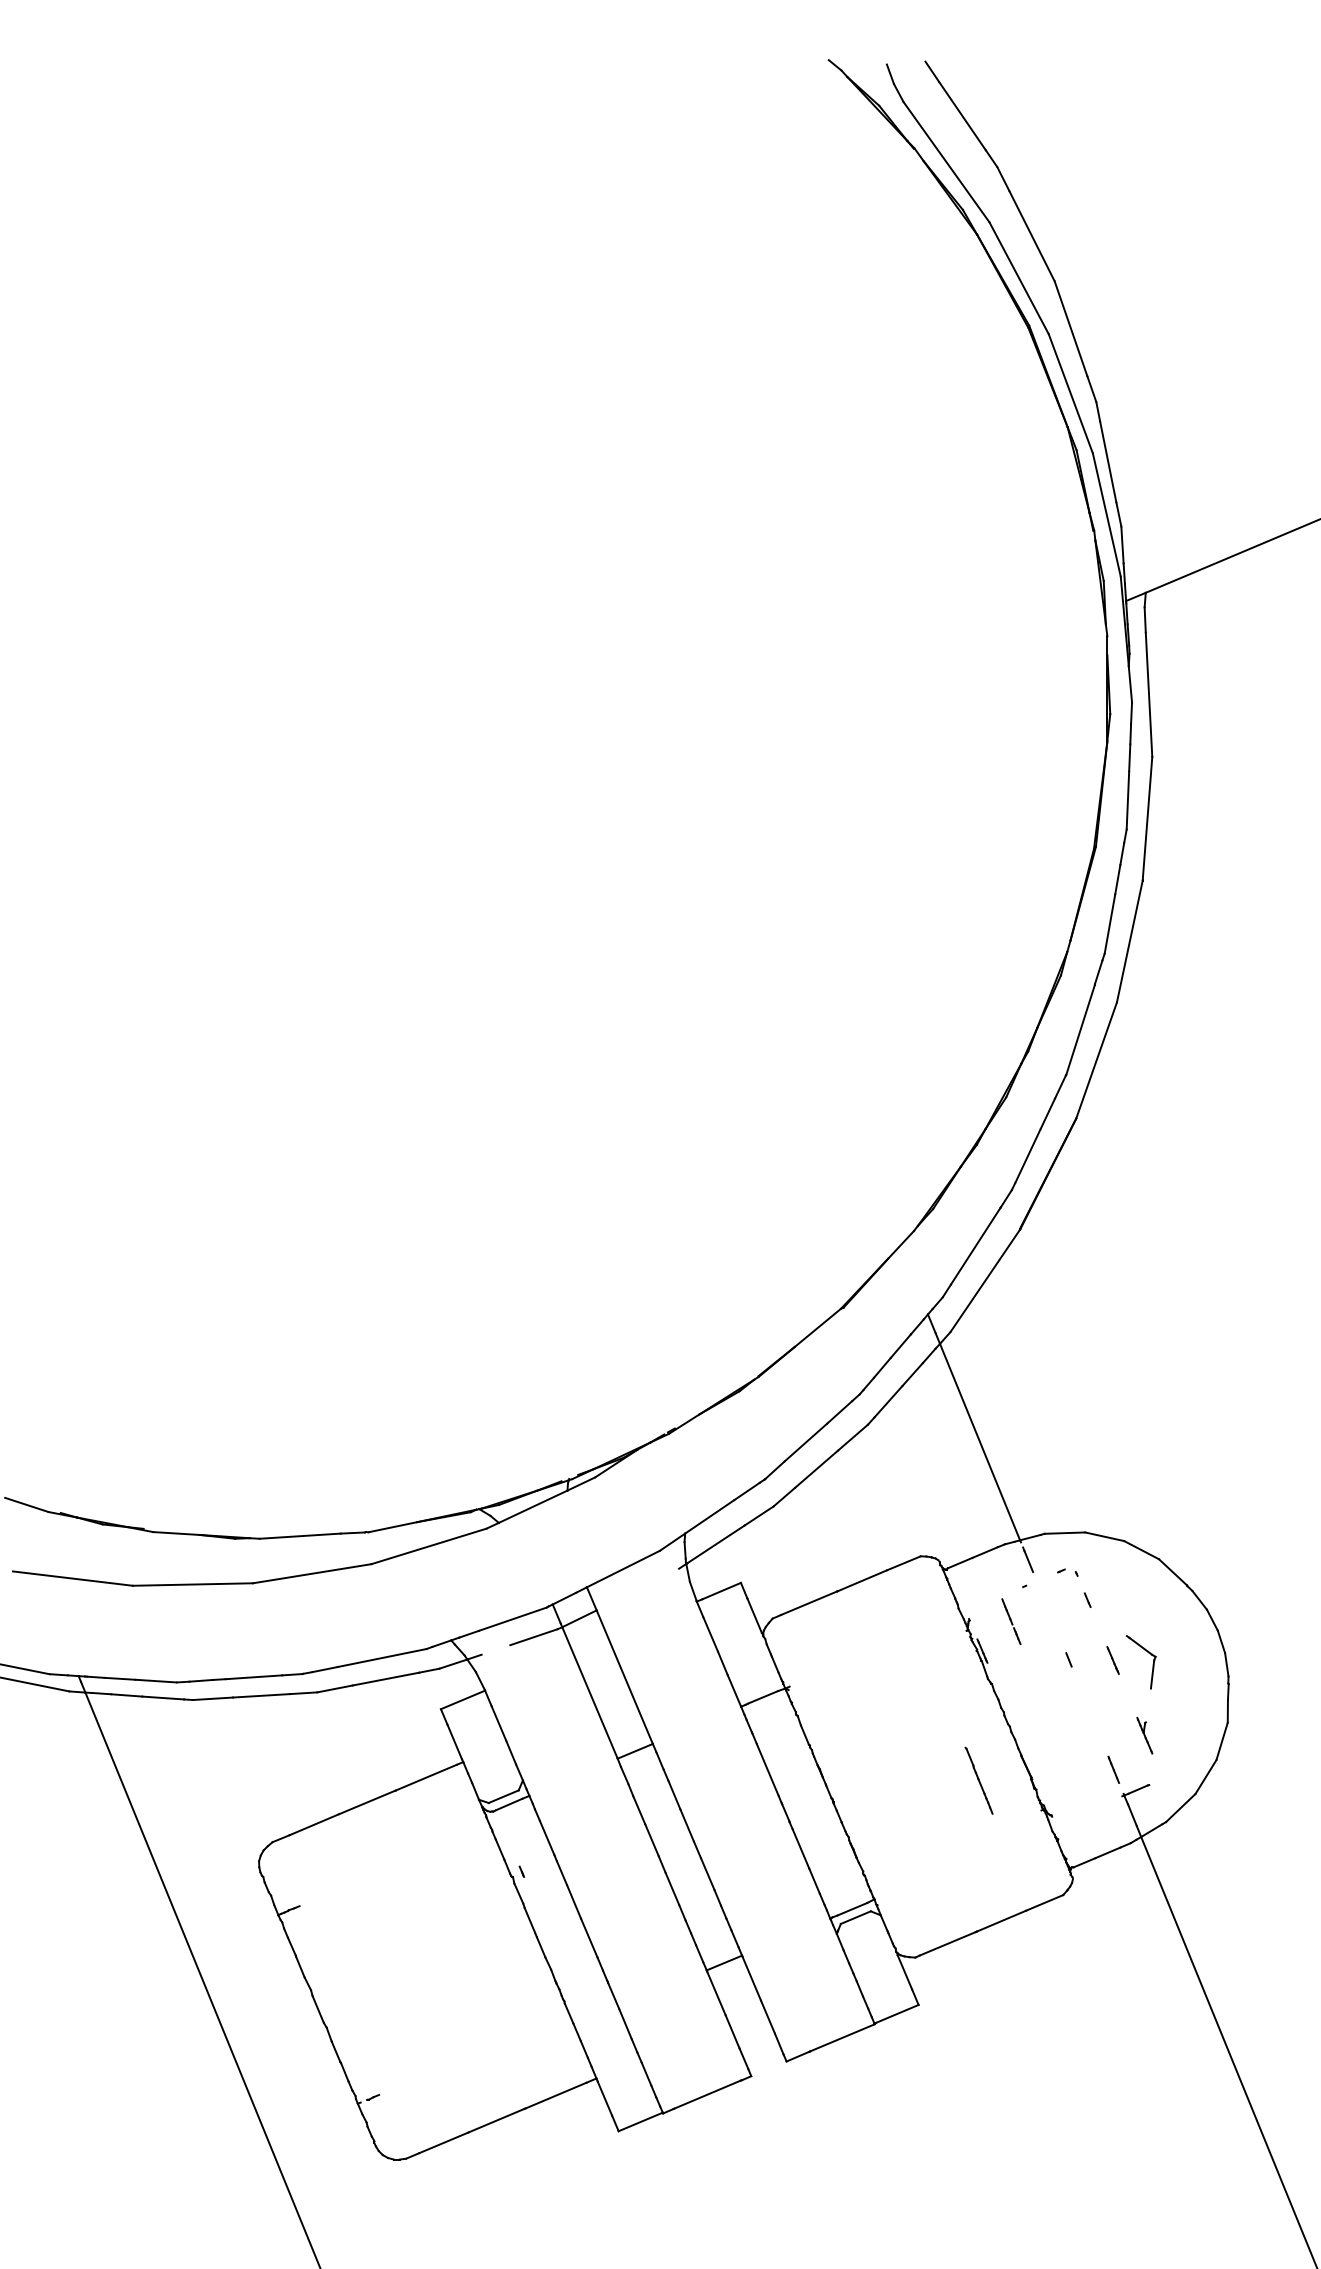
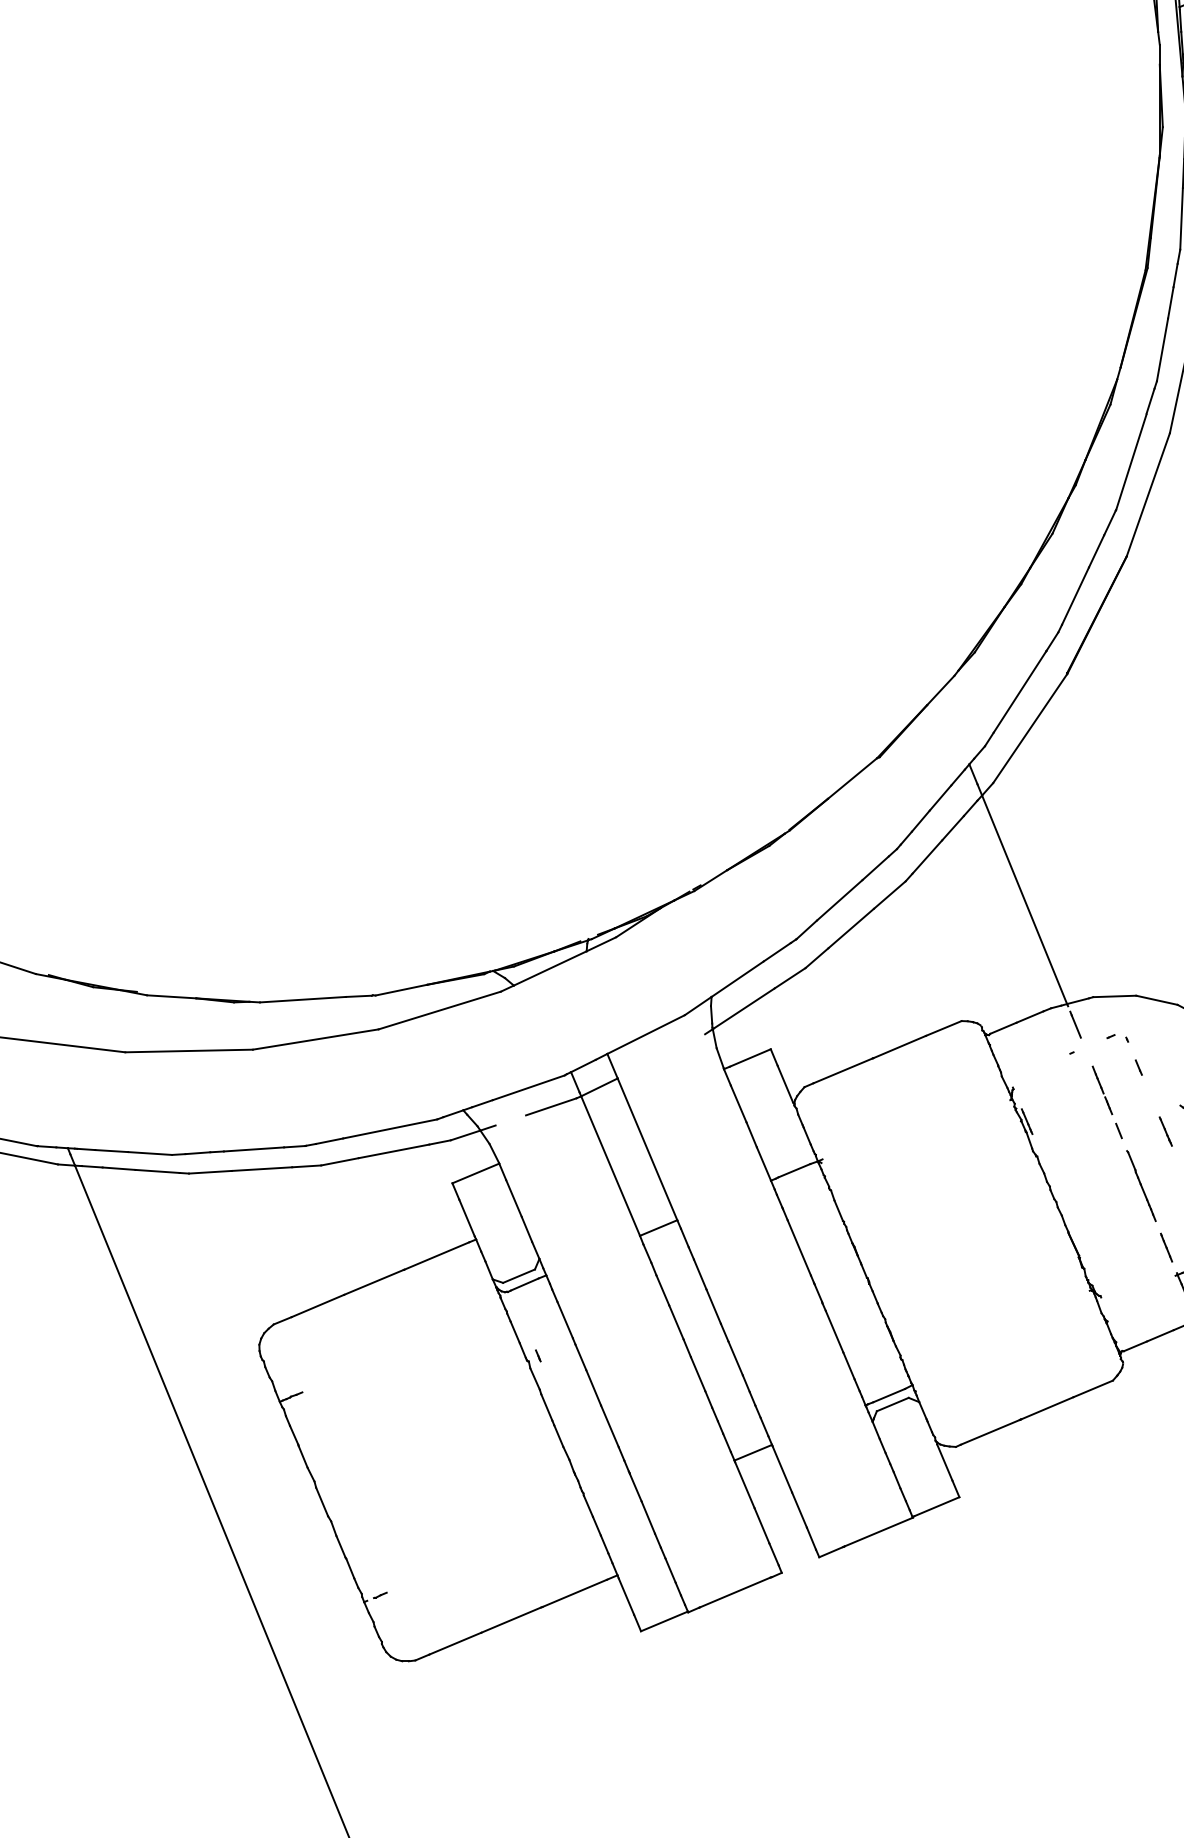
line: (1011, 1621) -> (1102, 1090), moved
line: (978, 1780) -> (1140, 1185), moved

